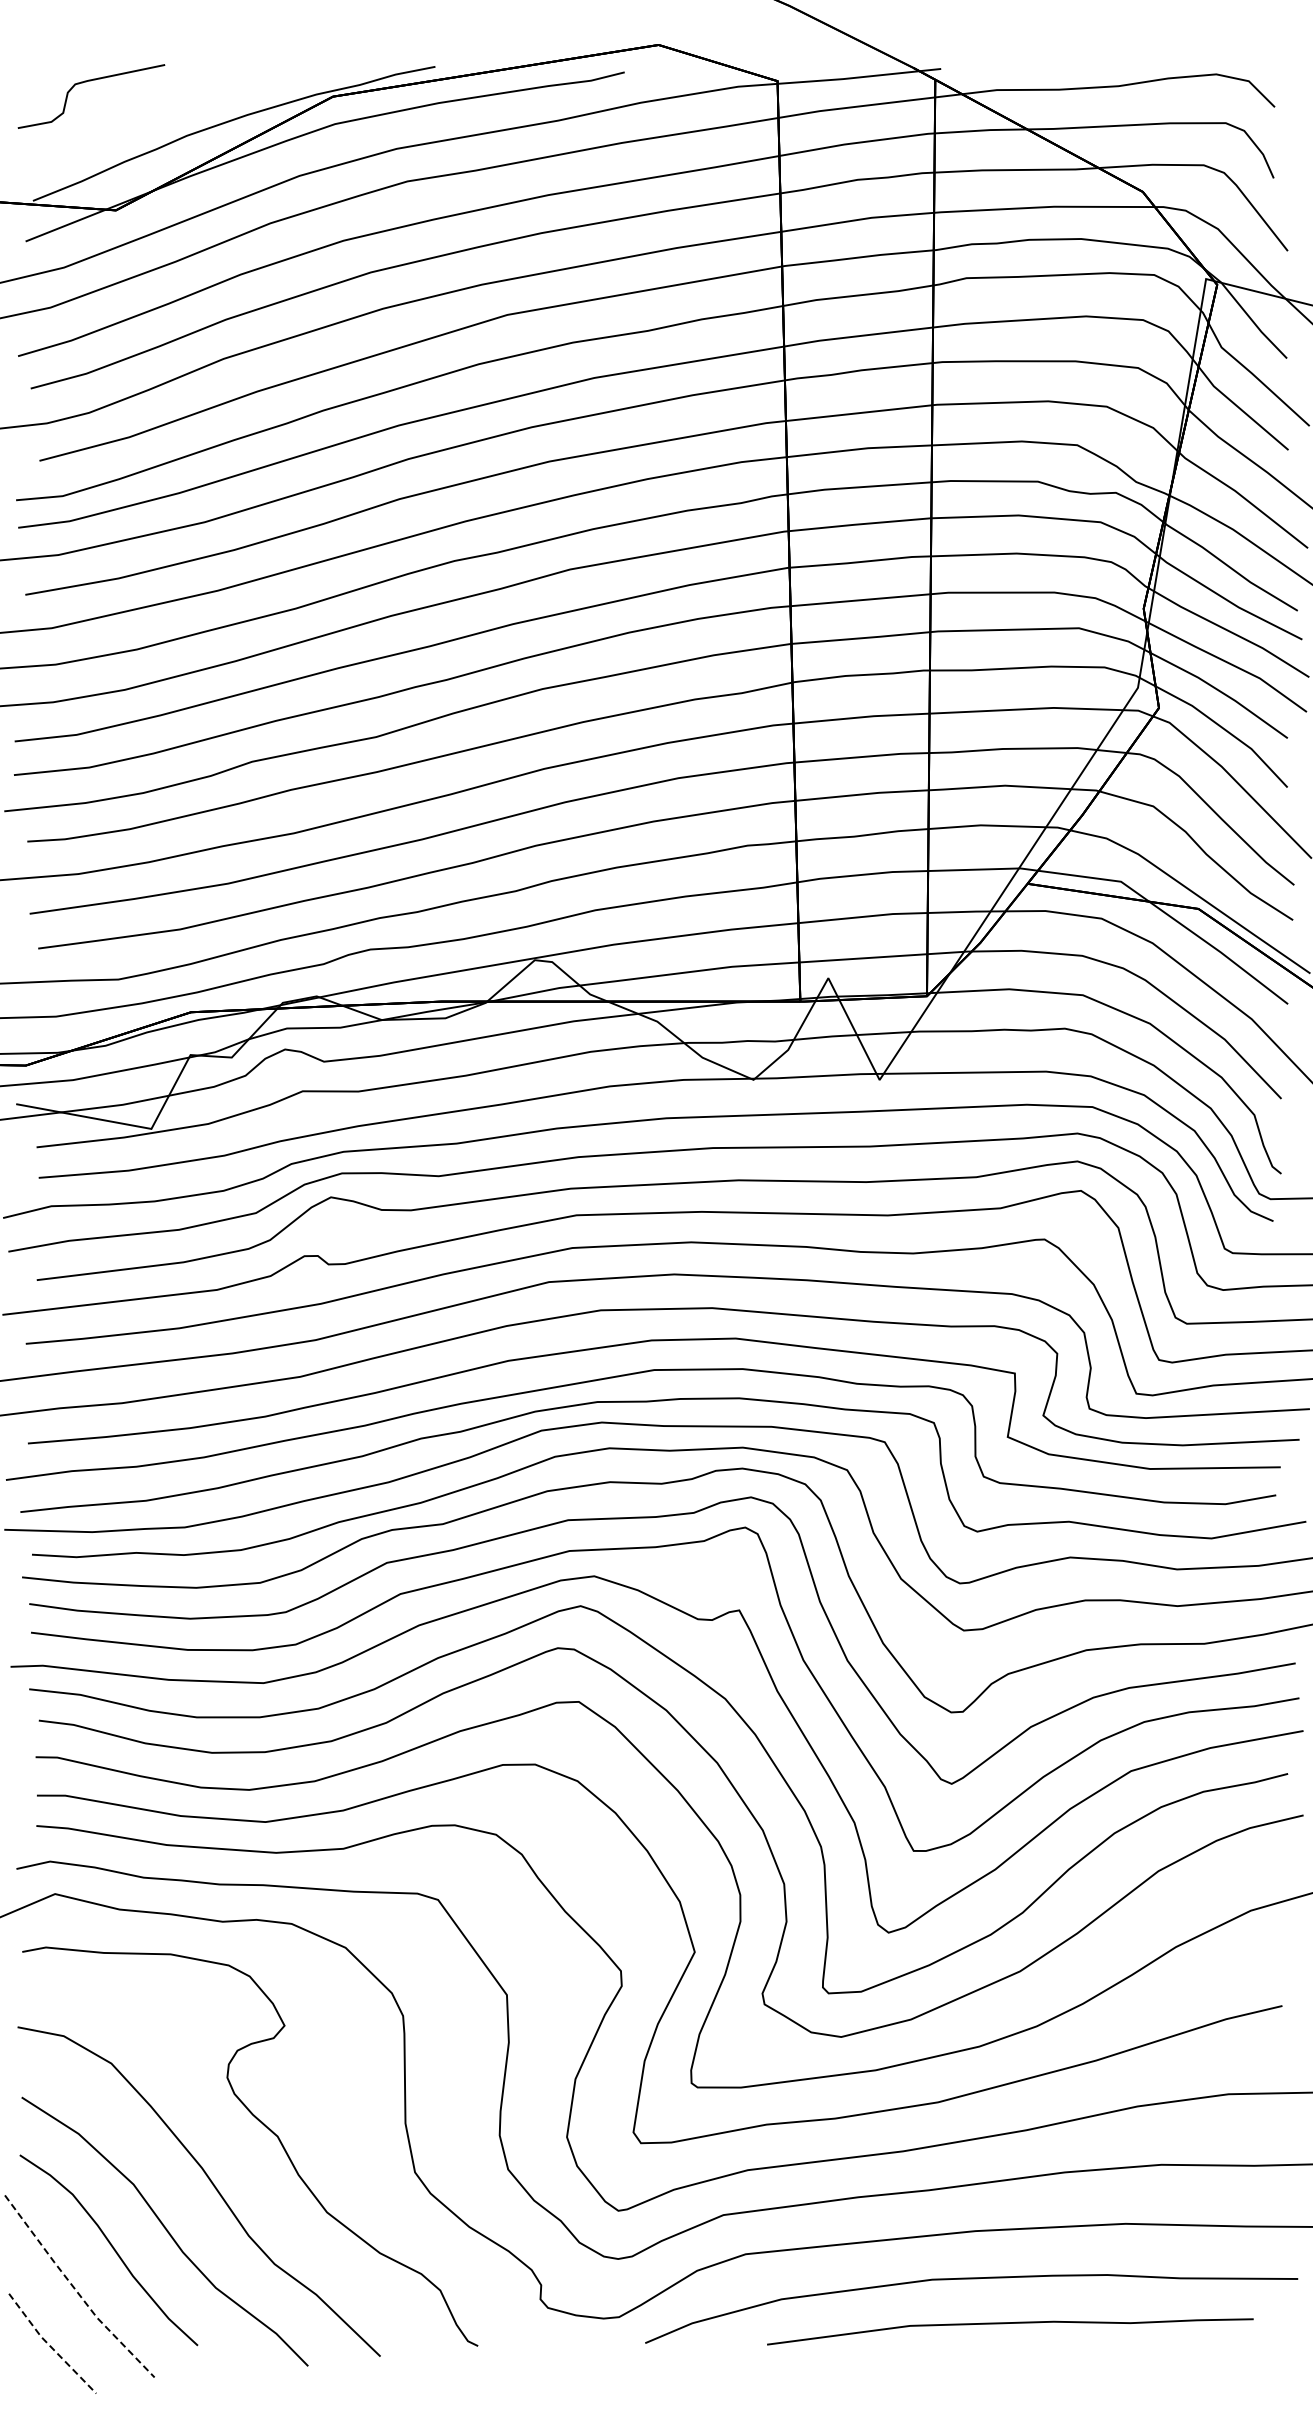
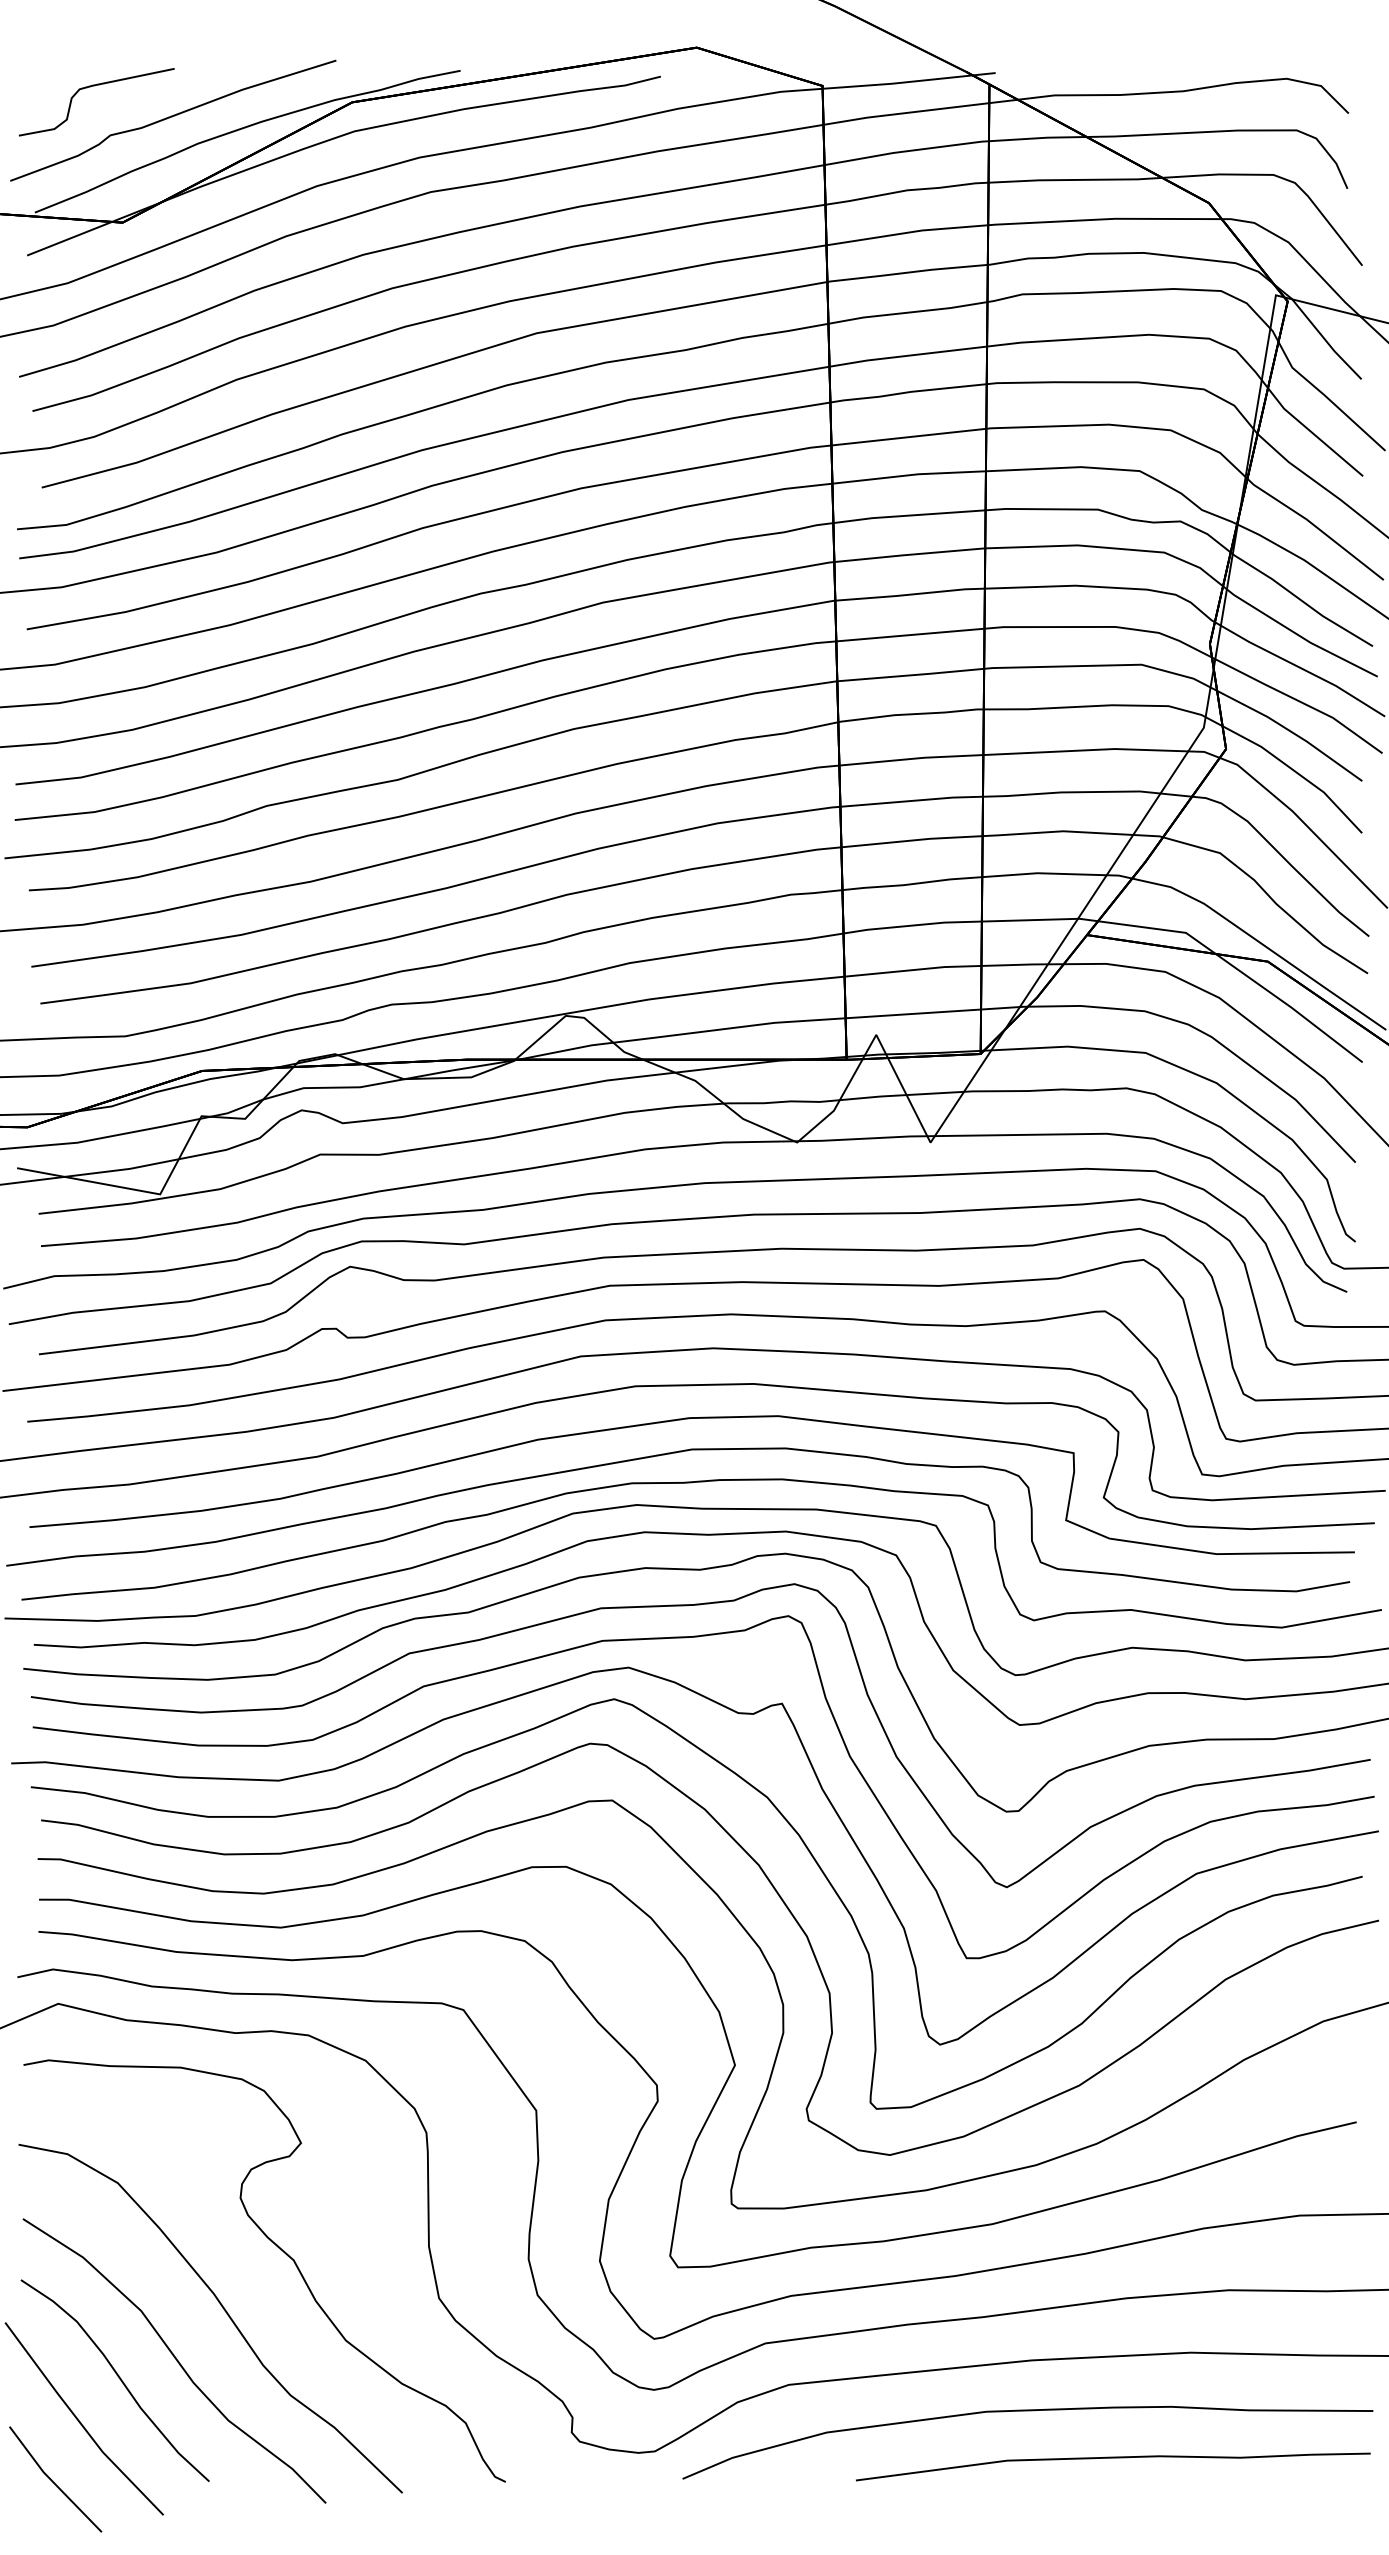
curve: (161, 111) -> (170, 118), added
line: (75, 2290) -> (79, 2423), dashed -> solid
curve: (1010, 2323) -> (1113, 2458), moved
line: (50, 2346) -> (53, 2482), dashed -> solid

